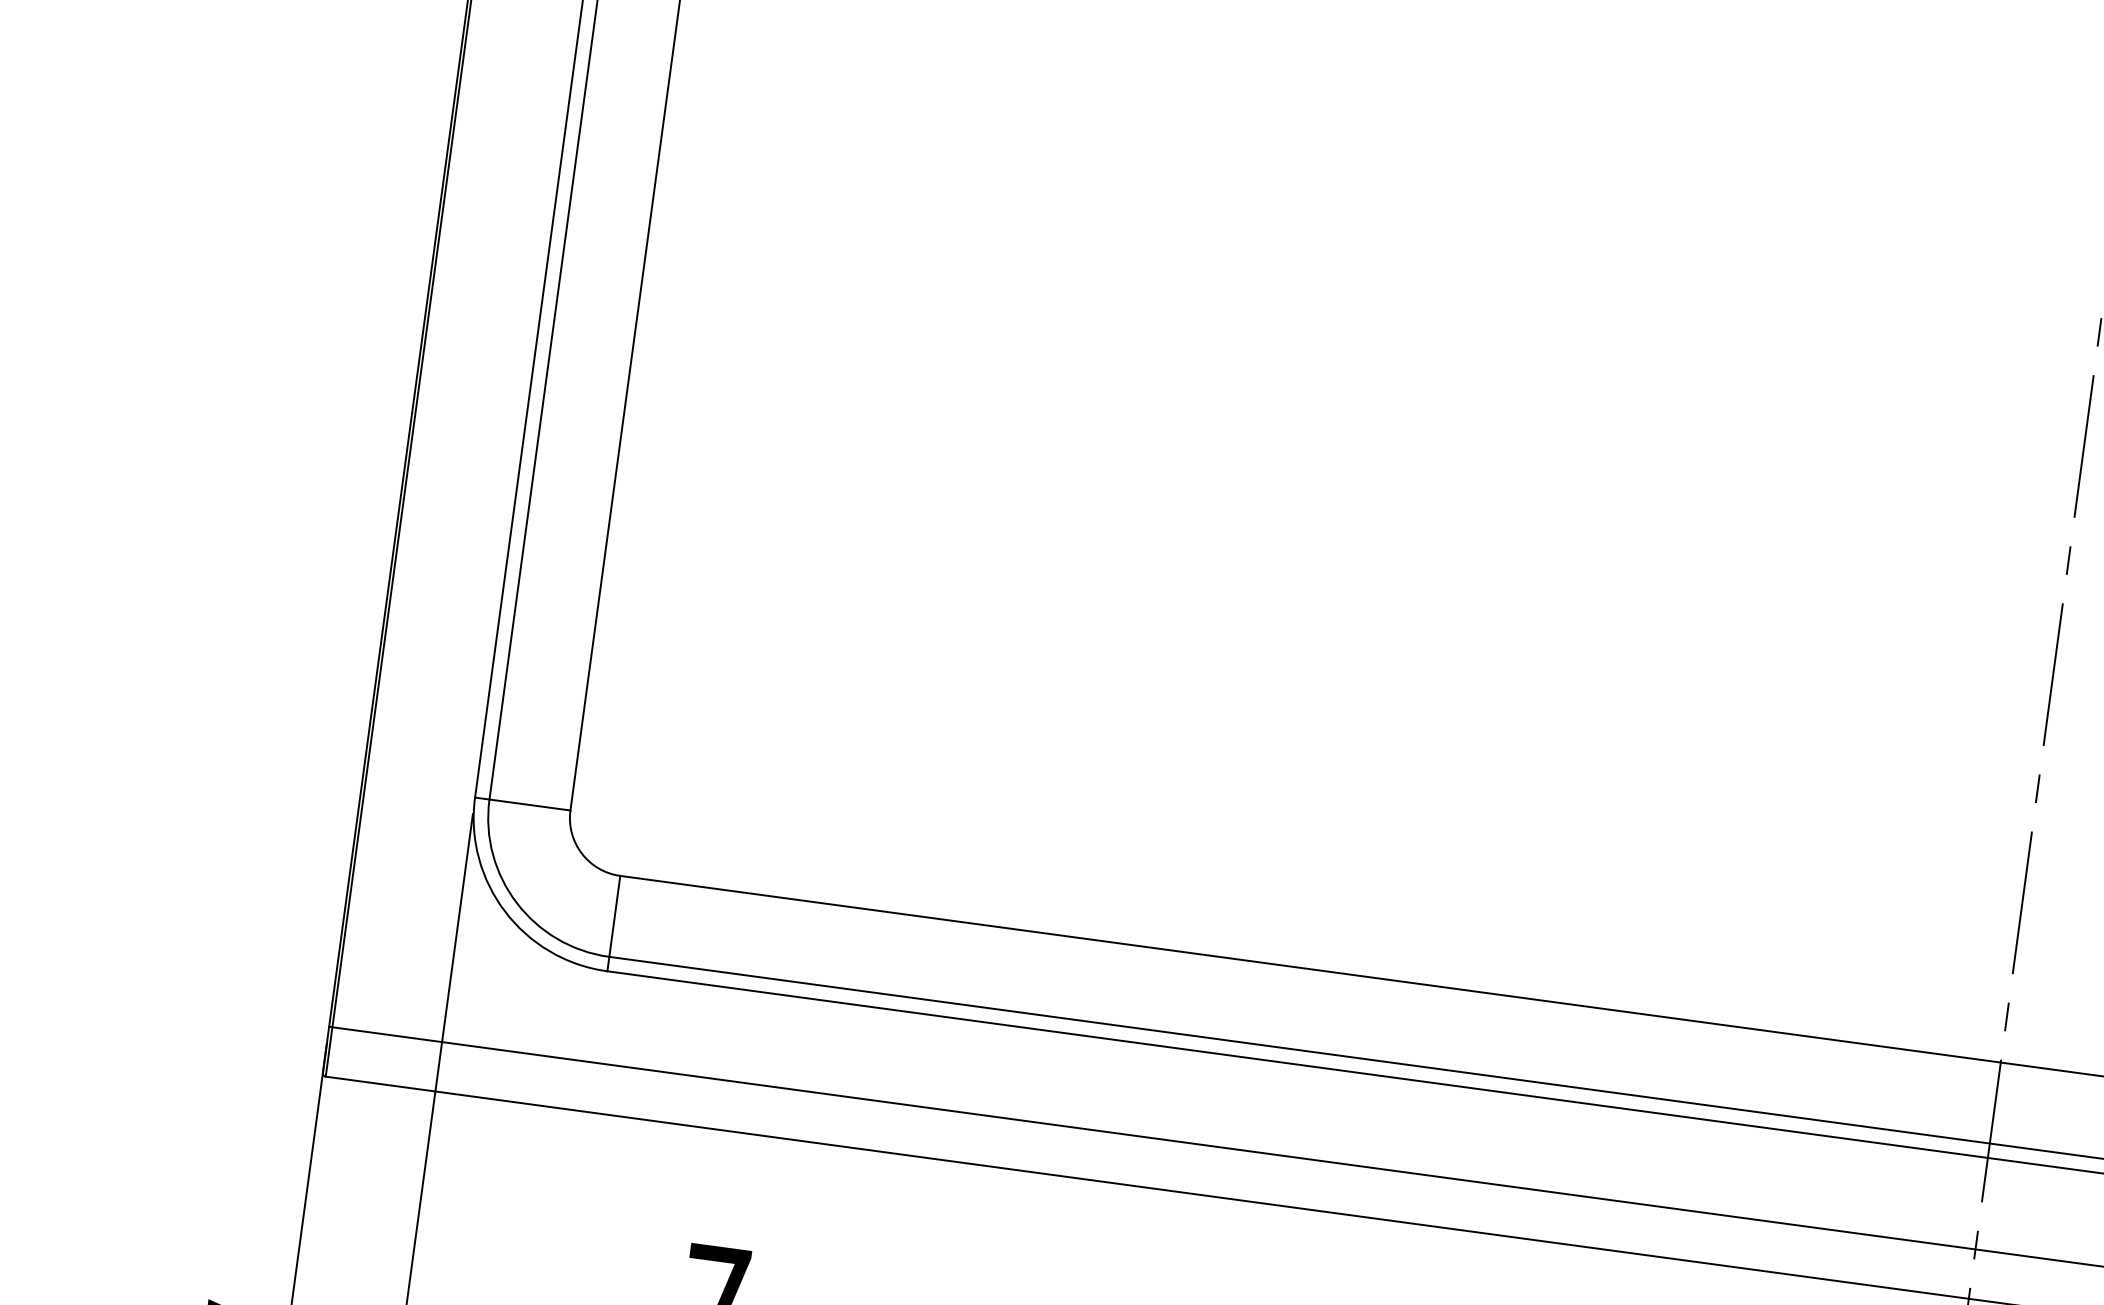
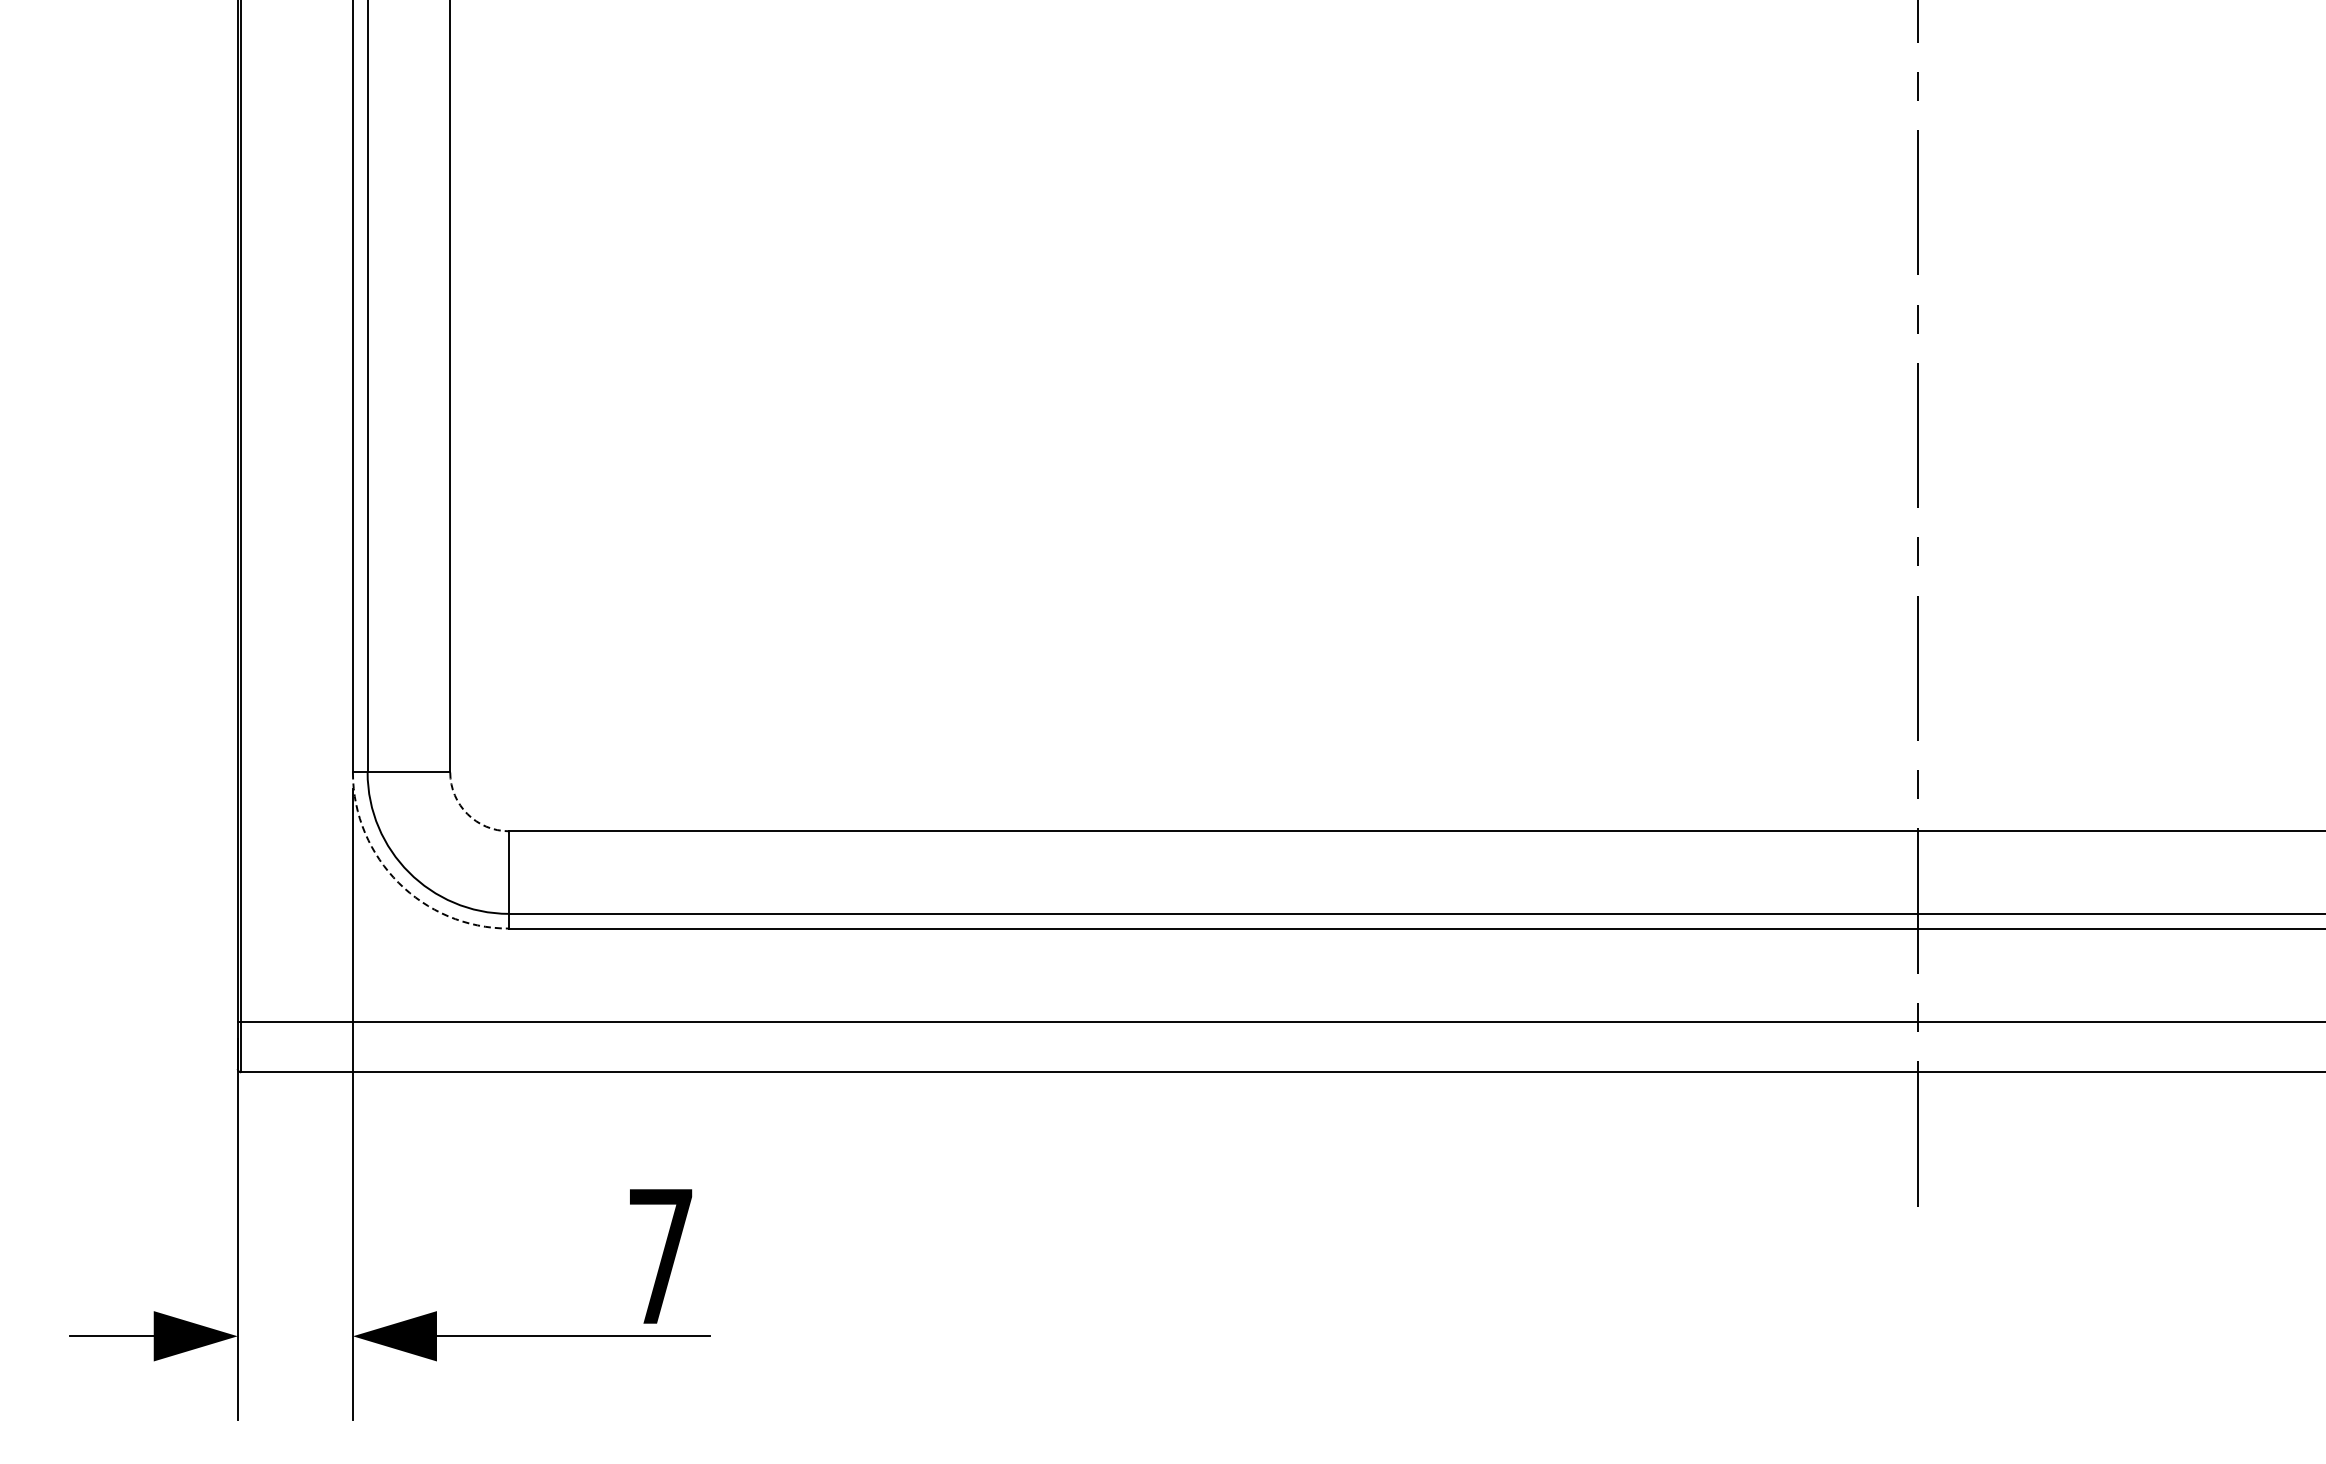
arc: (581, 853) -> (467, 814), solid -> dashed
arc: (505, 911) -> (398, 882), solid -> dashed

